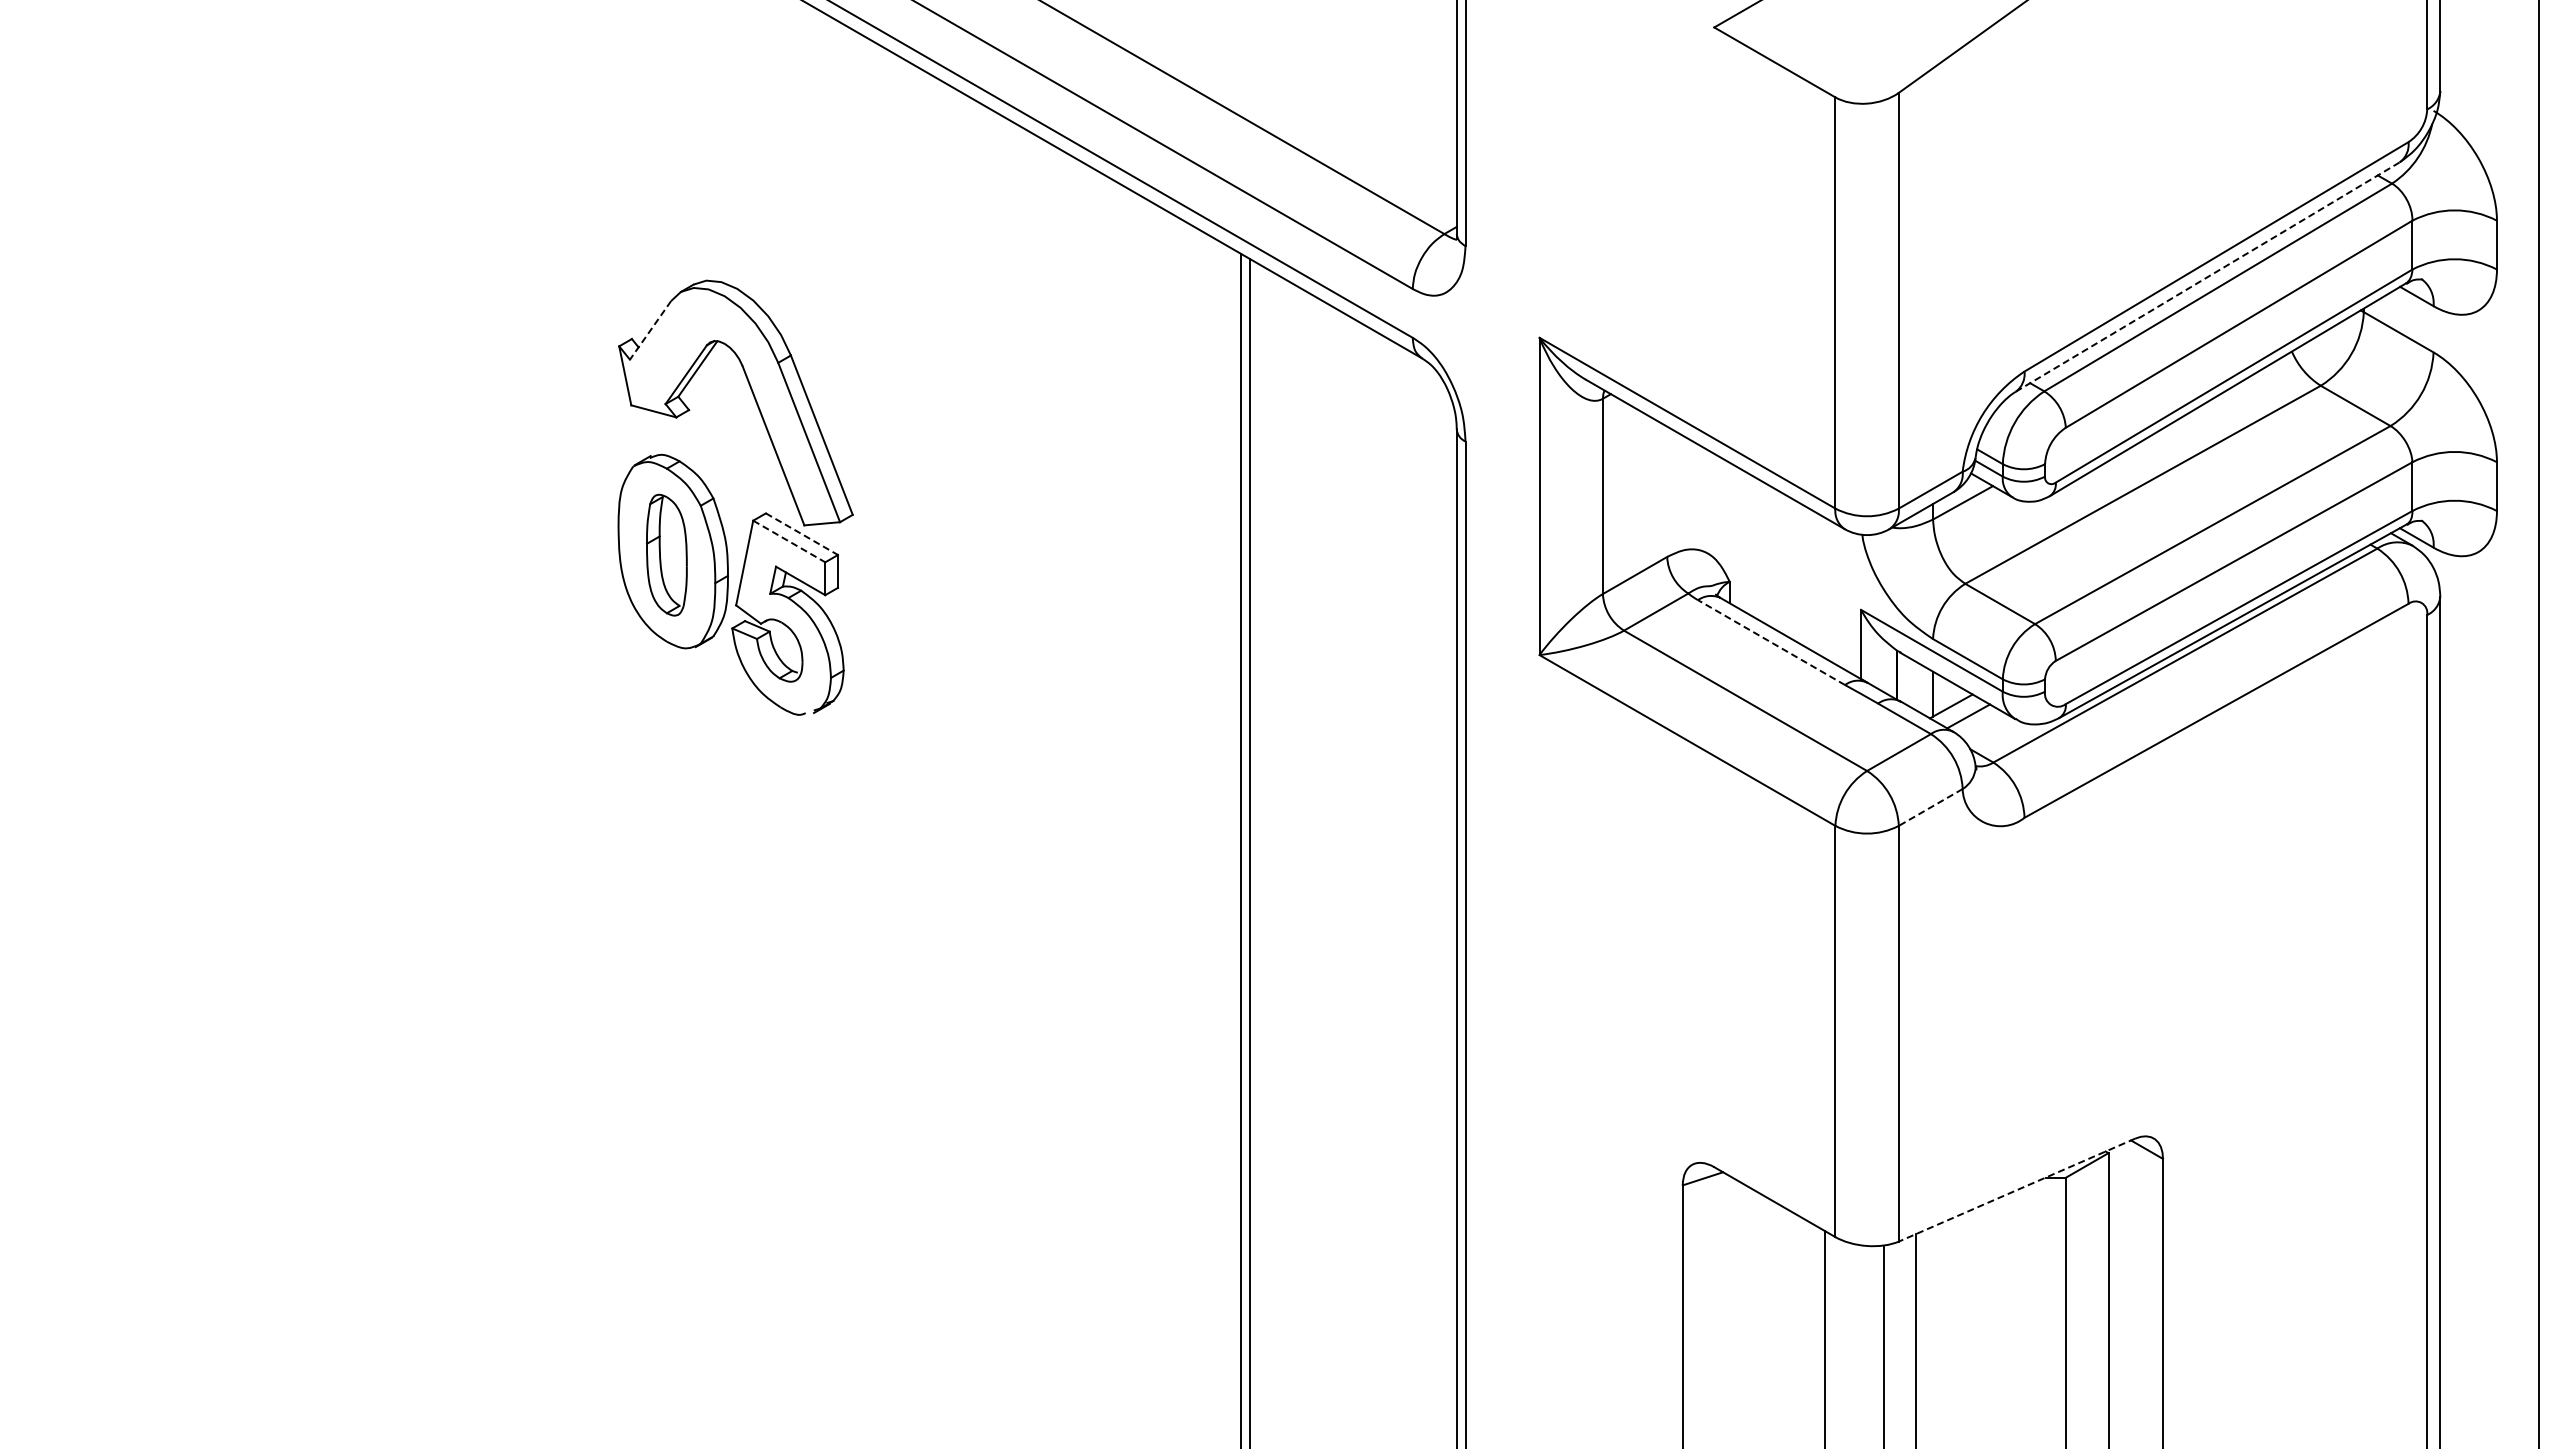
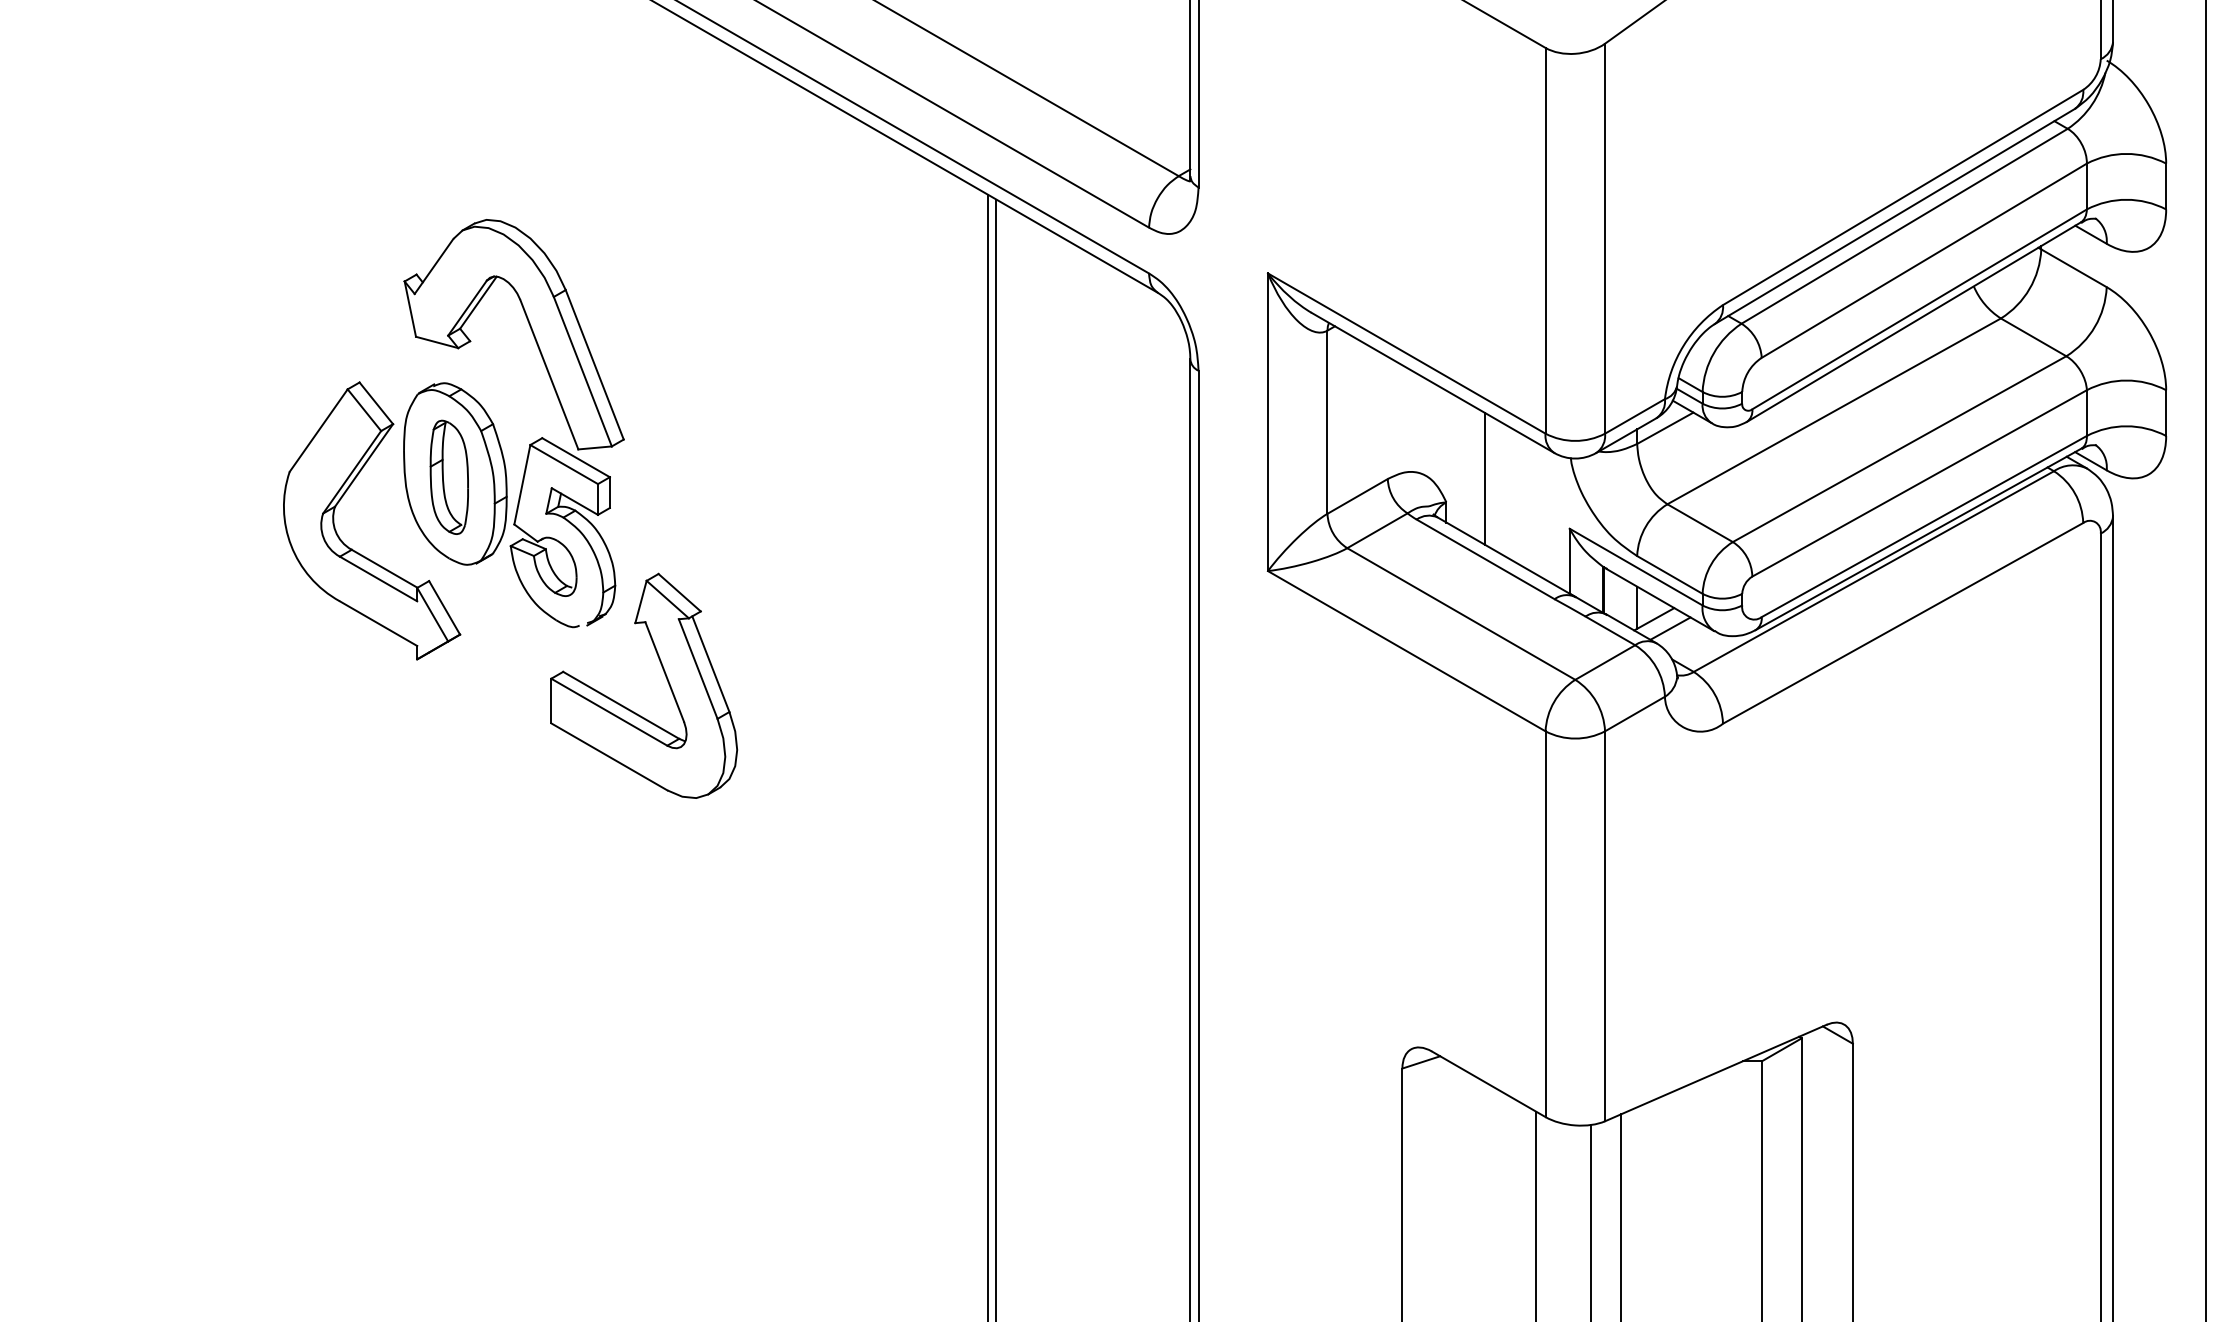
line: (2207, 277) -> (1894, 216), dashed -> solid
line: (650, 330) -> (434, 266), dashed -> solid
line: (801, 534) -> (575, 457), dashed -> solid
line: (789, 541) -> (564, 464), dashed -> solid
line: (1770, 556) -> (1484, 478), added
part: (565, 632) -> (354, 549), added
line: (1771, 642) -> (1485, 559), dashed -> solid
part: (897, 768) -> (665, 677), added
line: (1930, 807) -> (1634, 714), dashed -> solid
line: (2017, 1190) -> (1716, 1073), dashed -> solid

